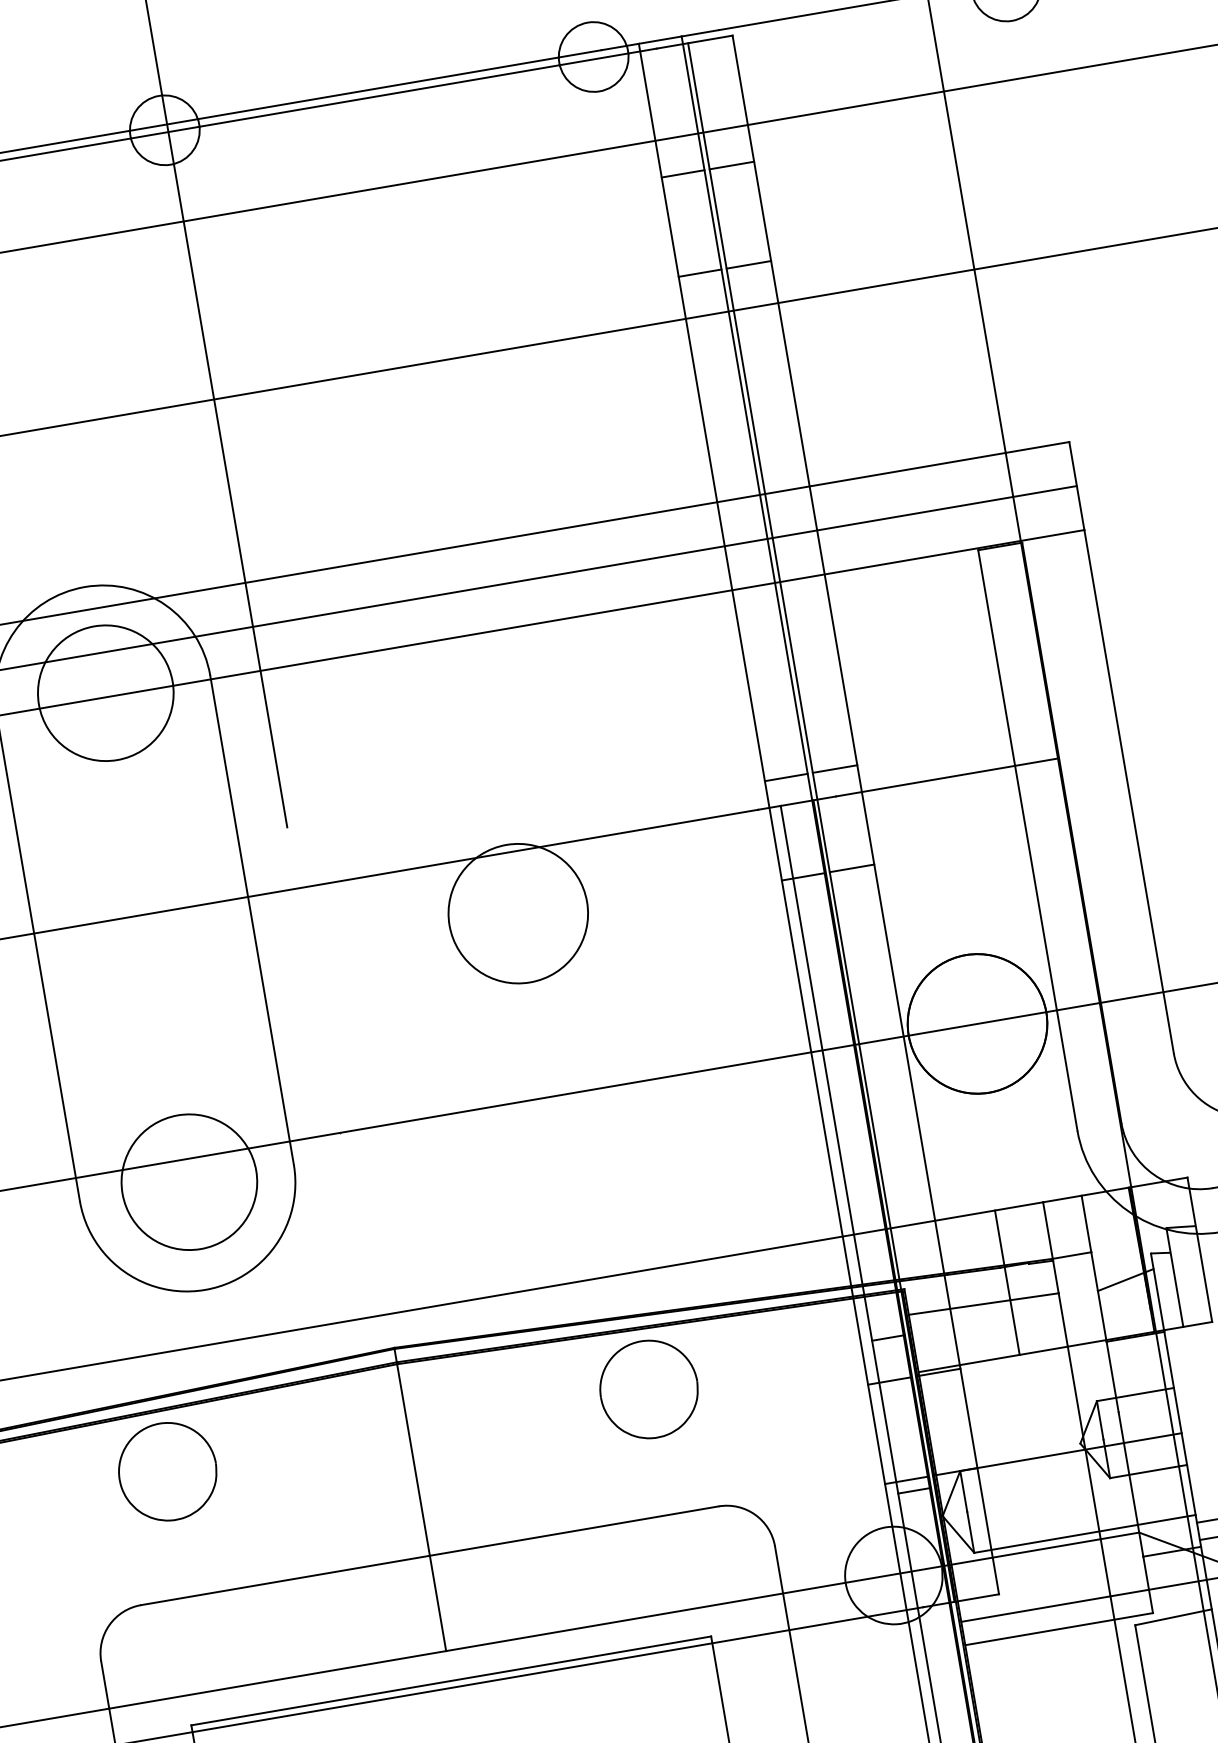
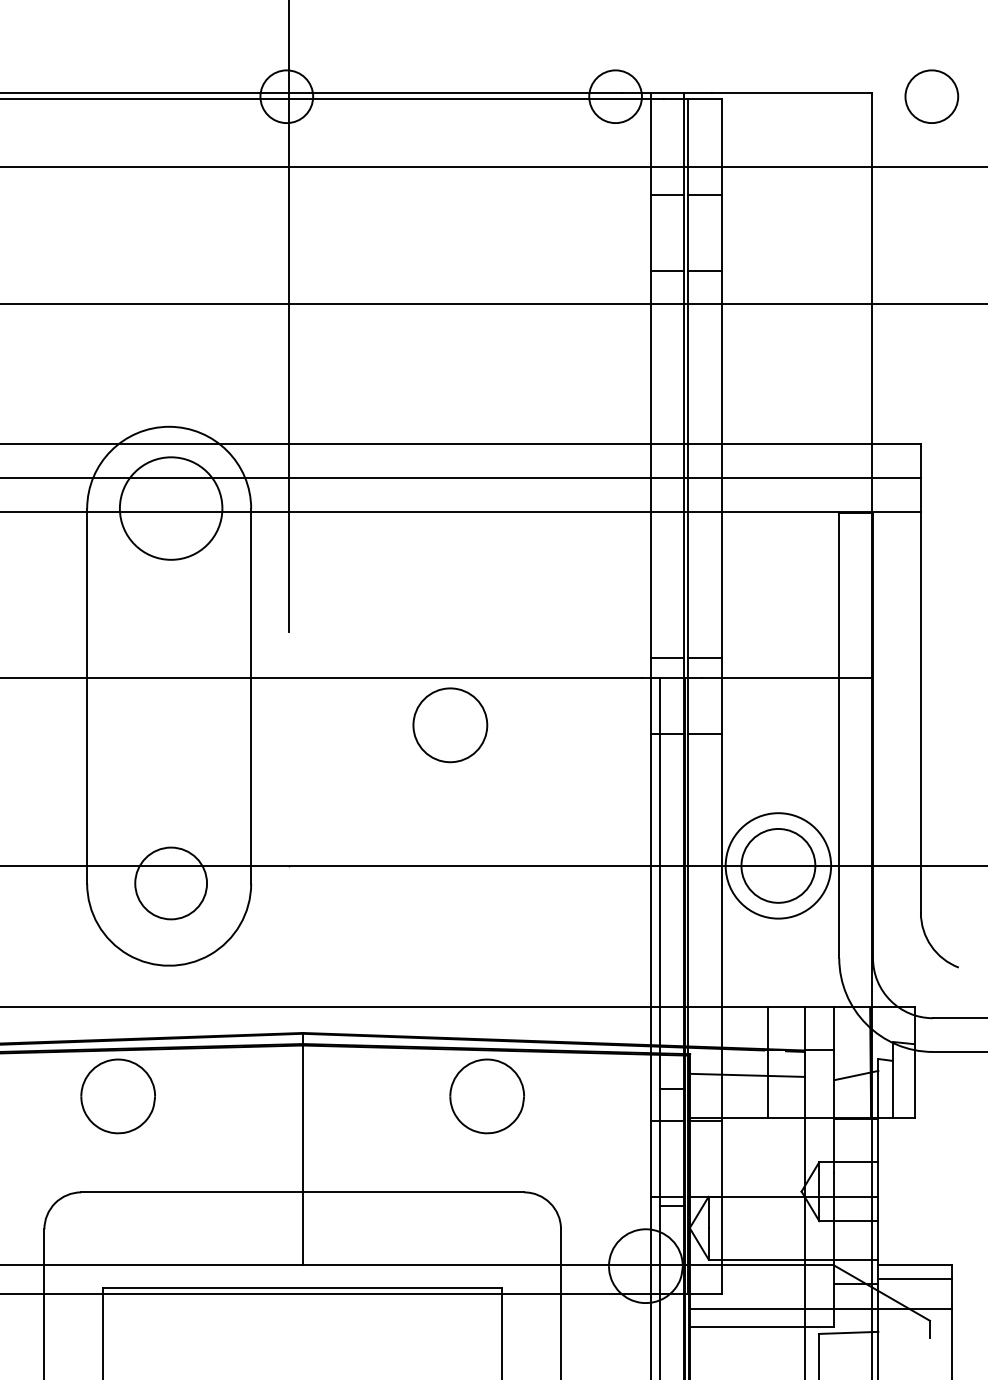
circle: (518, 913) -> (450, 725), size x0.7
circle: (977, 1023) -> (778, 865), size x0.7
circle: (188, 1182) -> (170, 883), size x0.7

